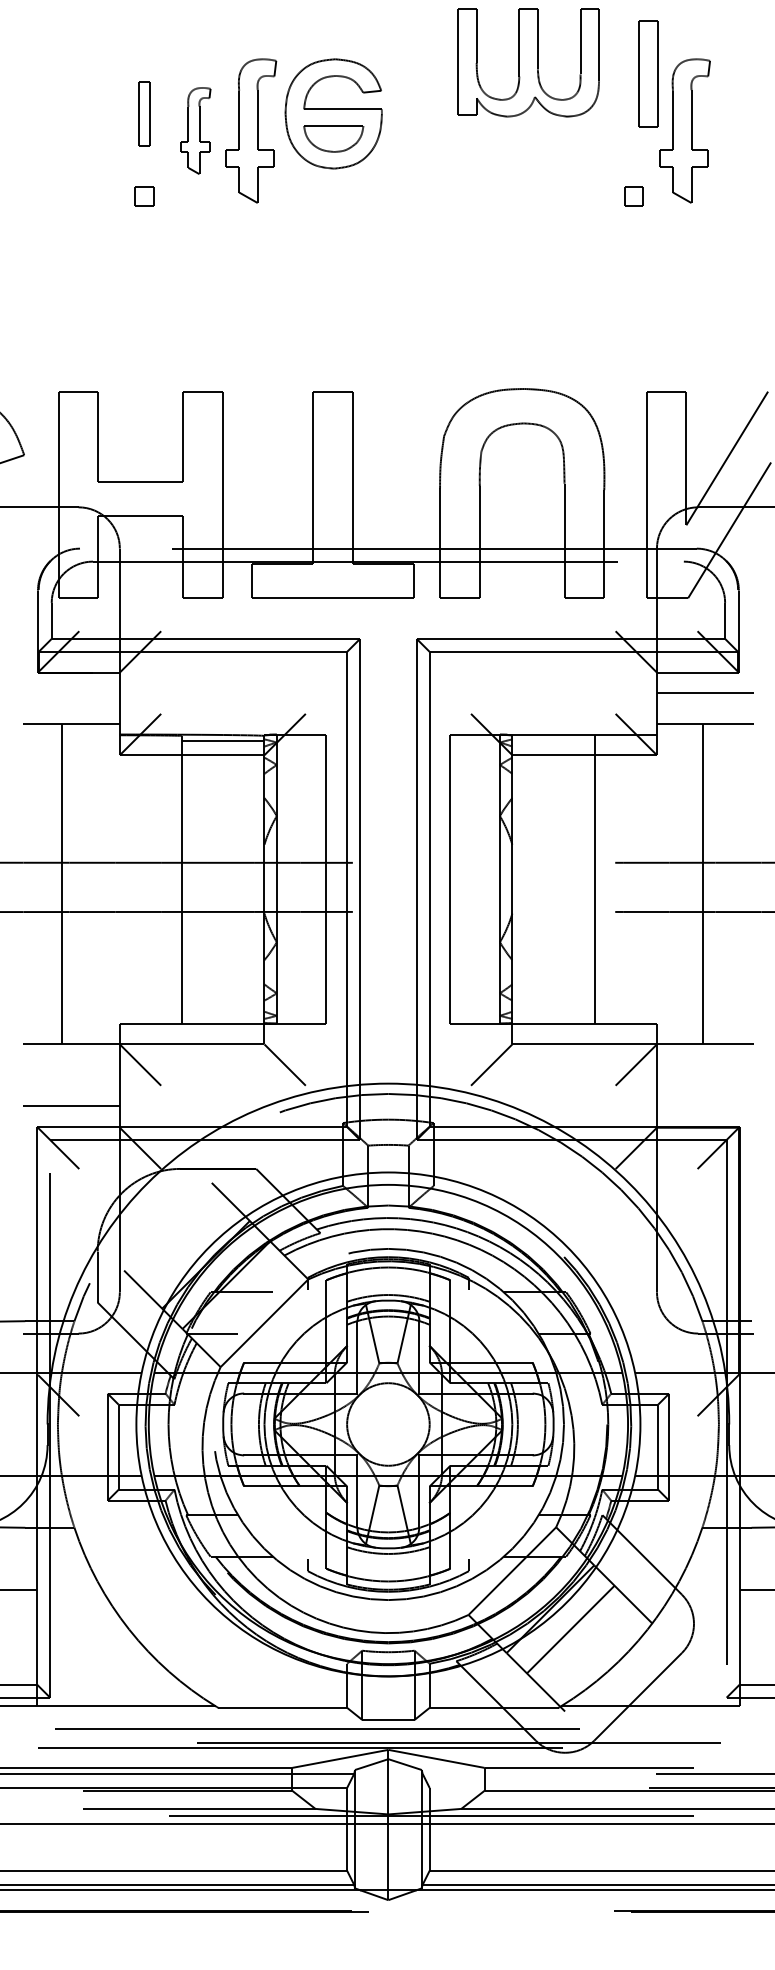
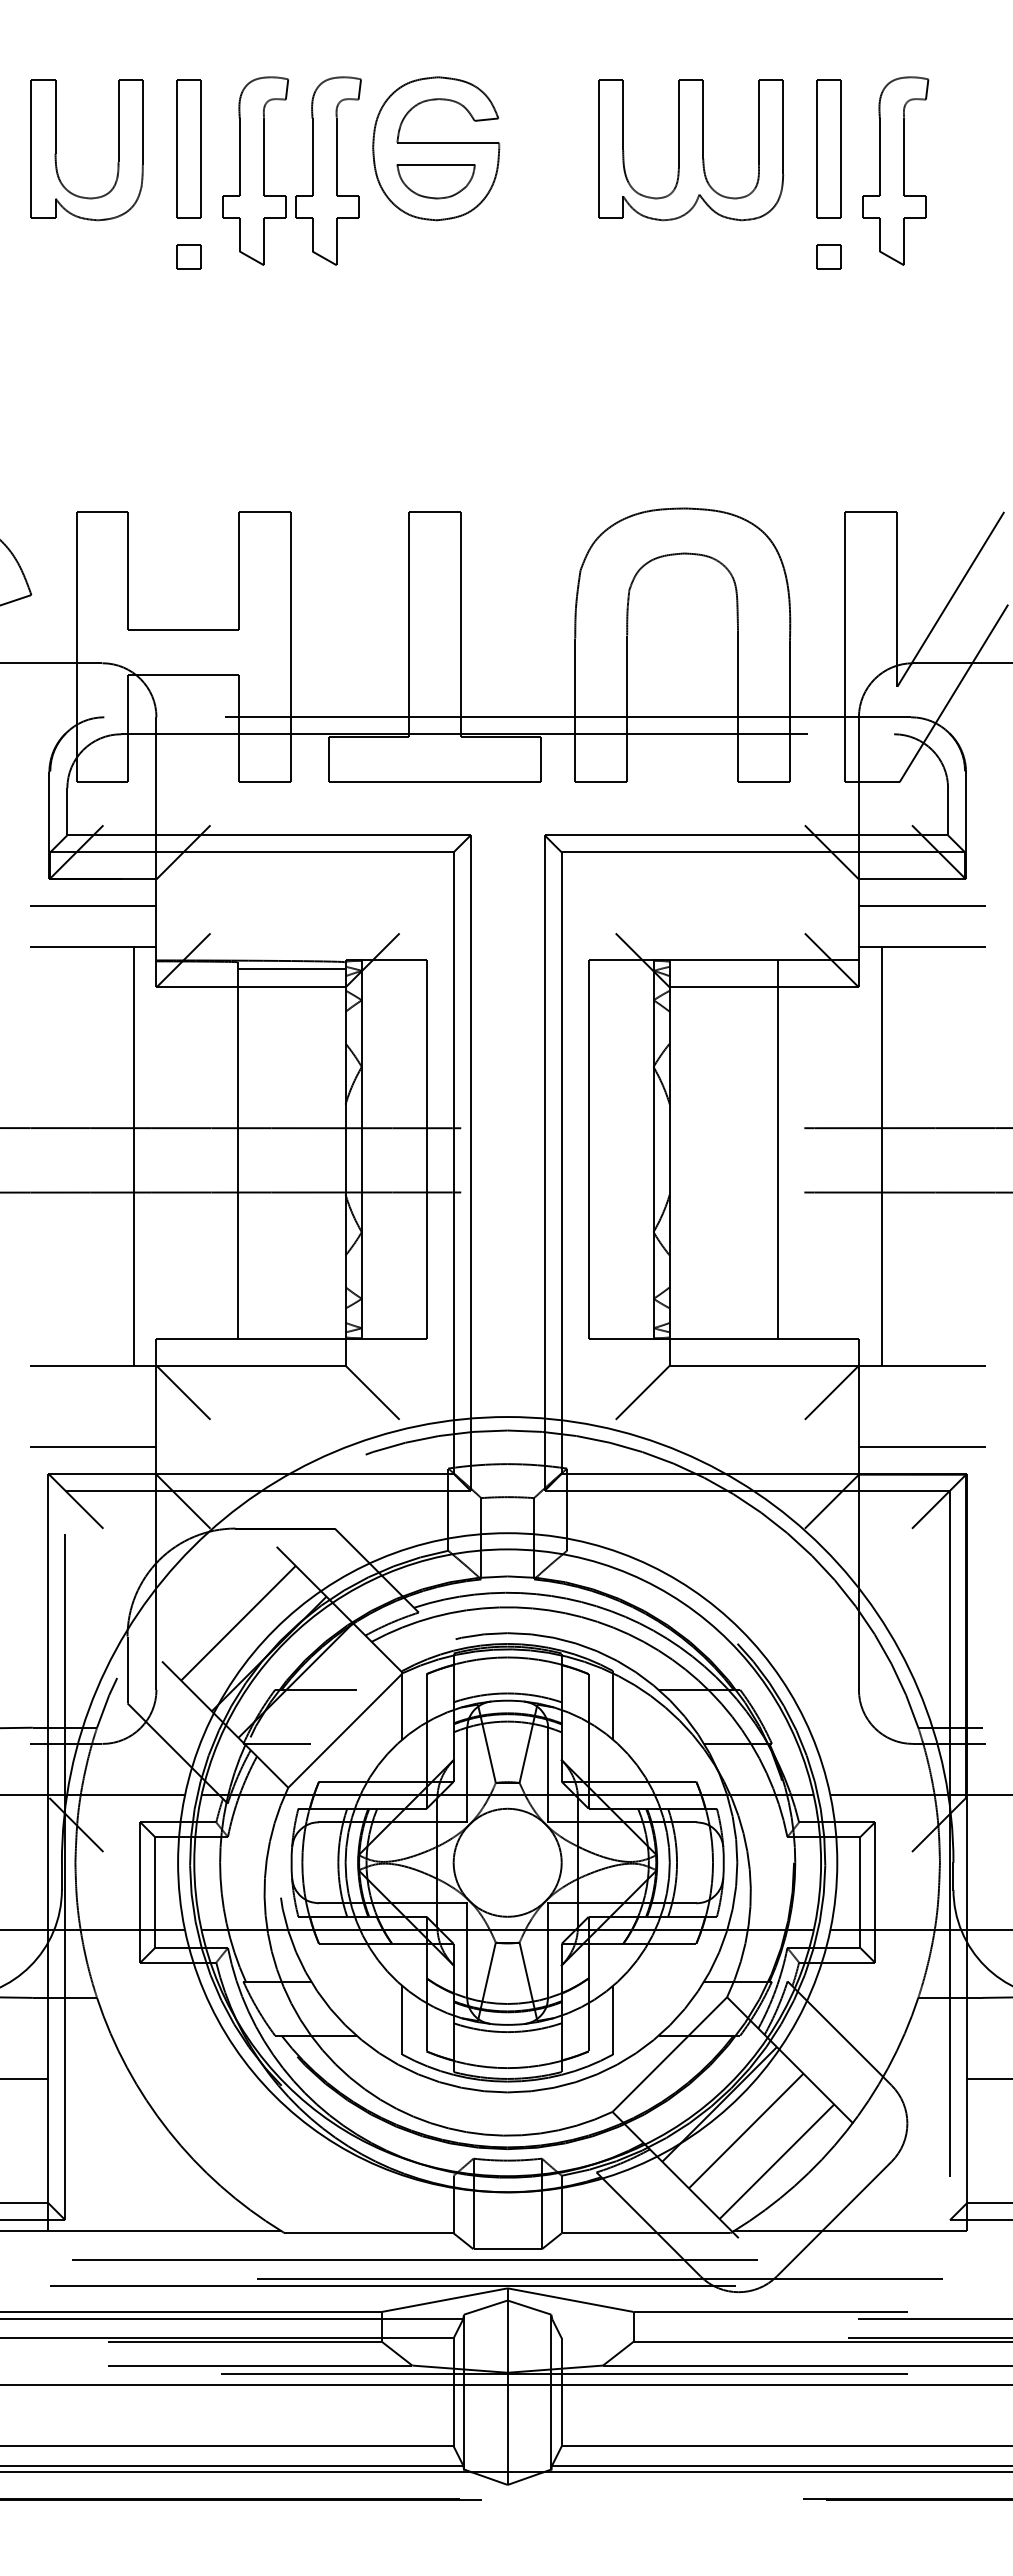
part: (528, 63) -> (691, 150), moved
part: (648, 73) -> (828, 148), moved
part: (144, 113) -> (188, 148), size x1.67
part: (43, 115) -> (56, 150), added
part: (195, 130) -> (255, 170), size x1.67
line: (70, 693) -> (92, 906), added
line: (61, 883) -> (133, 1155), moved
line: (702, 883) -> (881, 1155), moved
line: (704, 1106) -> (921, 1446), added
line: (182, 1240) -> (238, 1622), added
line: (307, 1309) -> (402, 1712), added
line: (469, 1309) -> (613, 1712), added
line: (307, 1538) -> (402, 2012), added
line: (469, 1538) -> (613, 2012), added
line: (593, 1652) -> (776, 2161), added

